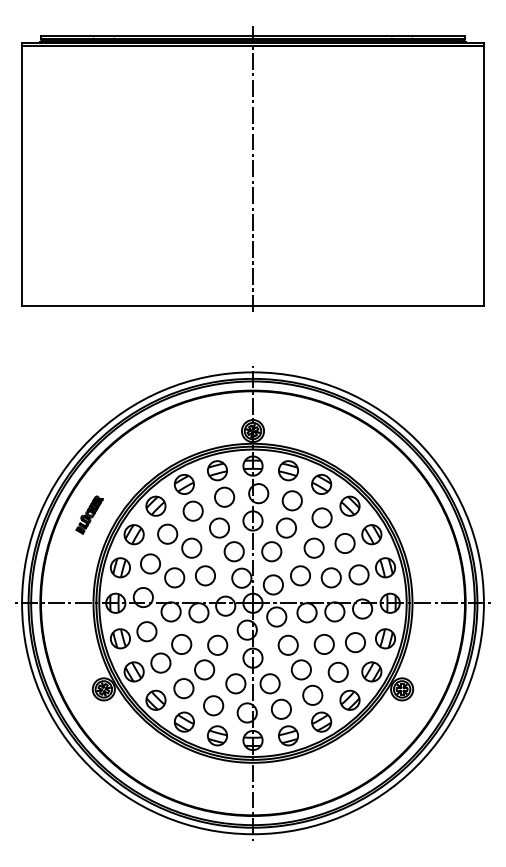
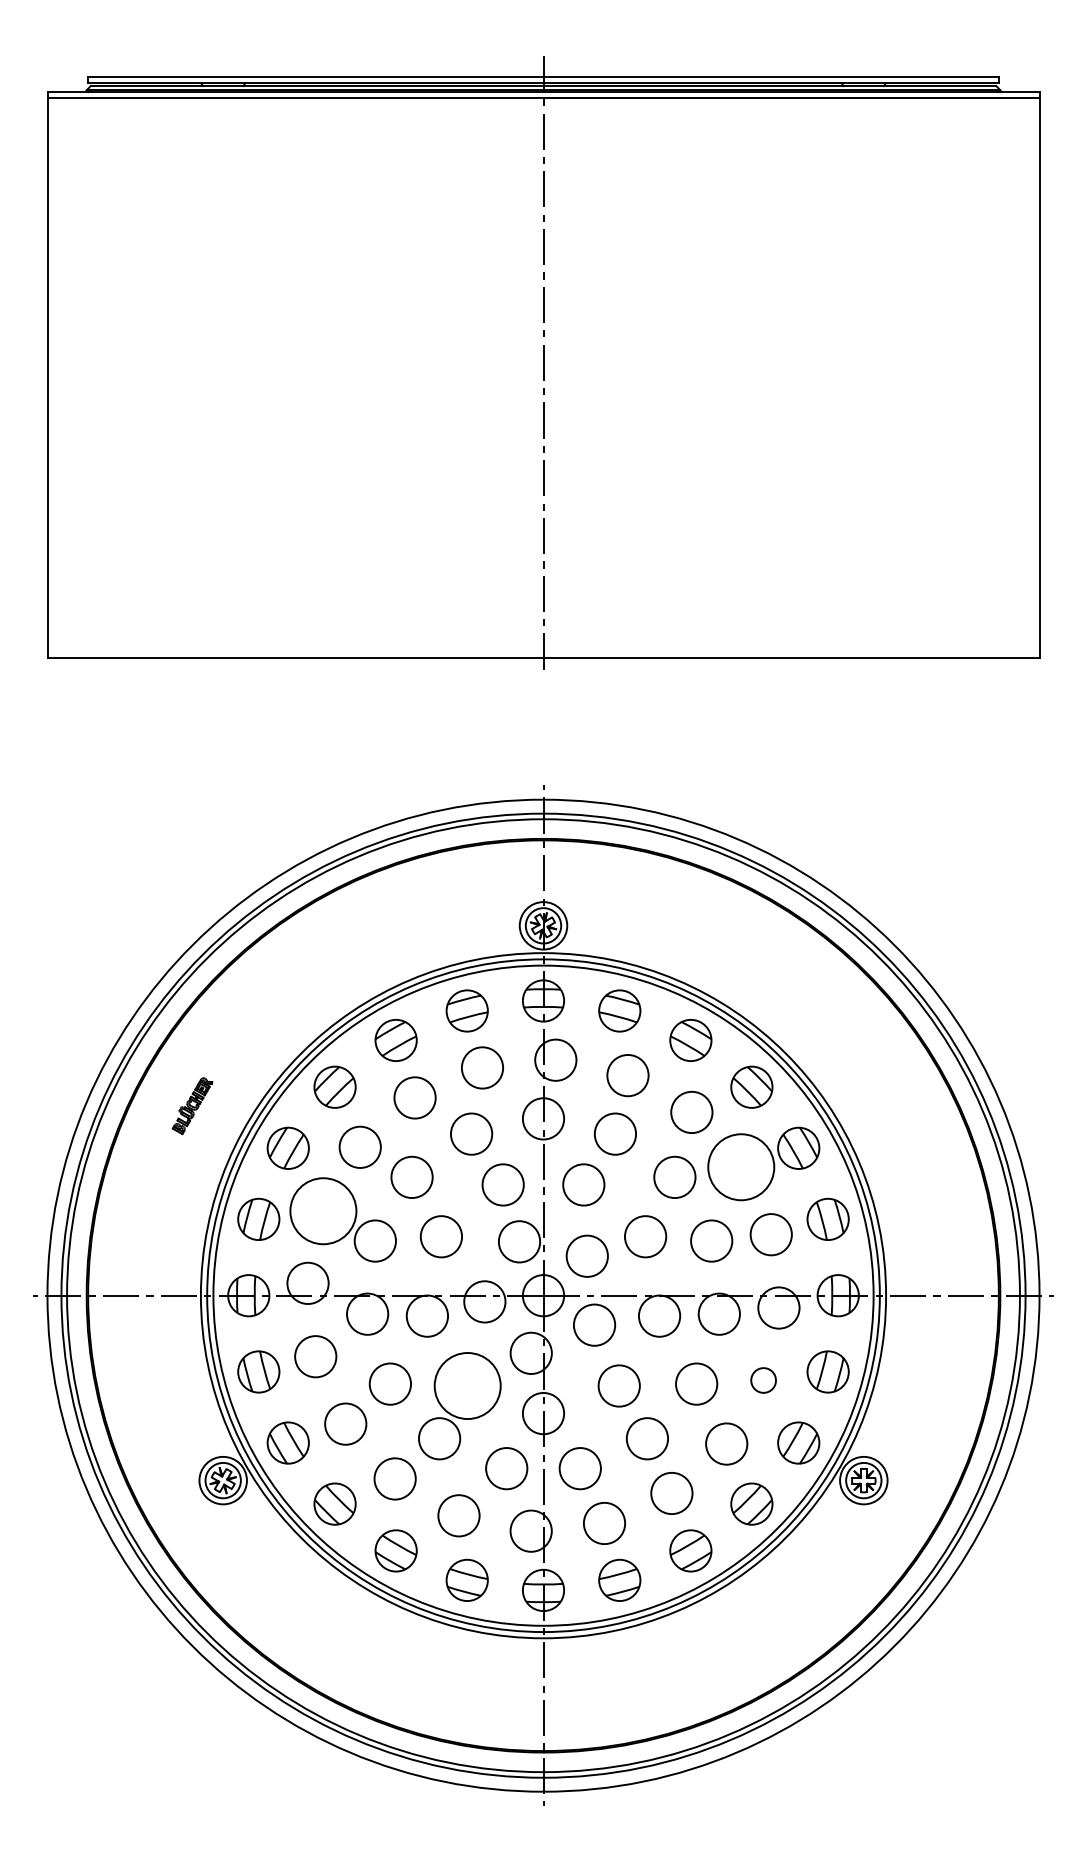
part: (89, 514) -> (192, 1104), size x0.7
circle: (344, 543) -> (740, 1167), size x1.6
circle: (150, 563) -> (323, 1210), size x1.6
circle: (355, 642) -> (763, 1379), size x0.6
circle: (217, 644) -> (467, 1384), size x1.6

